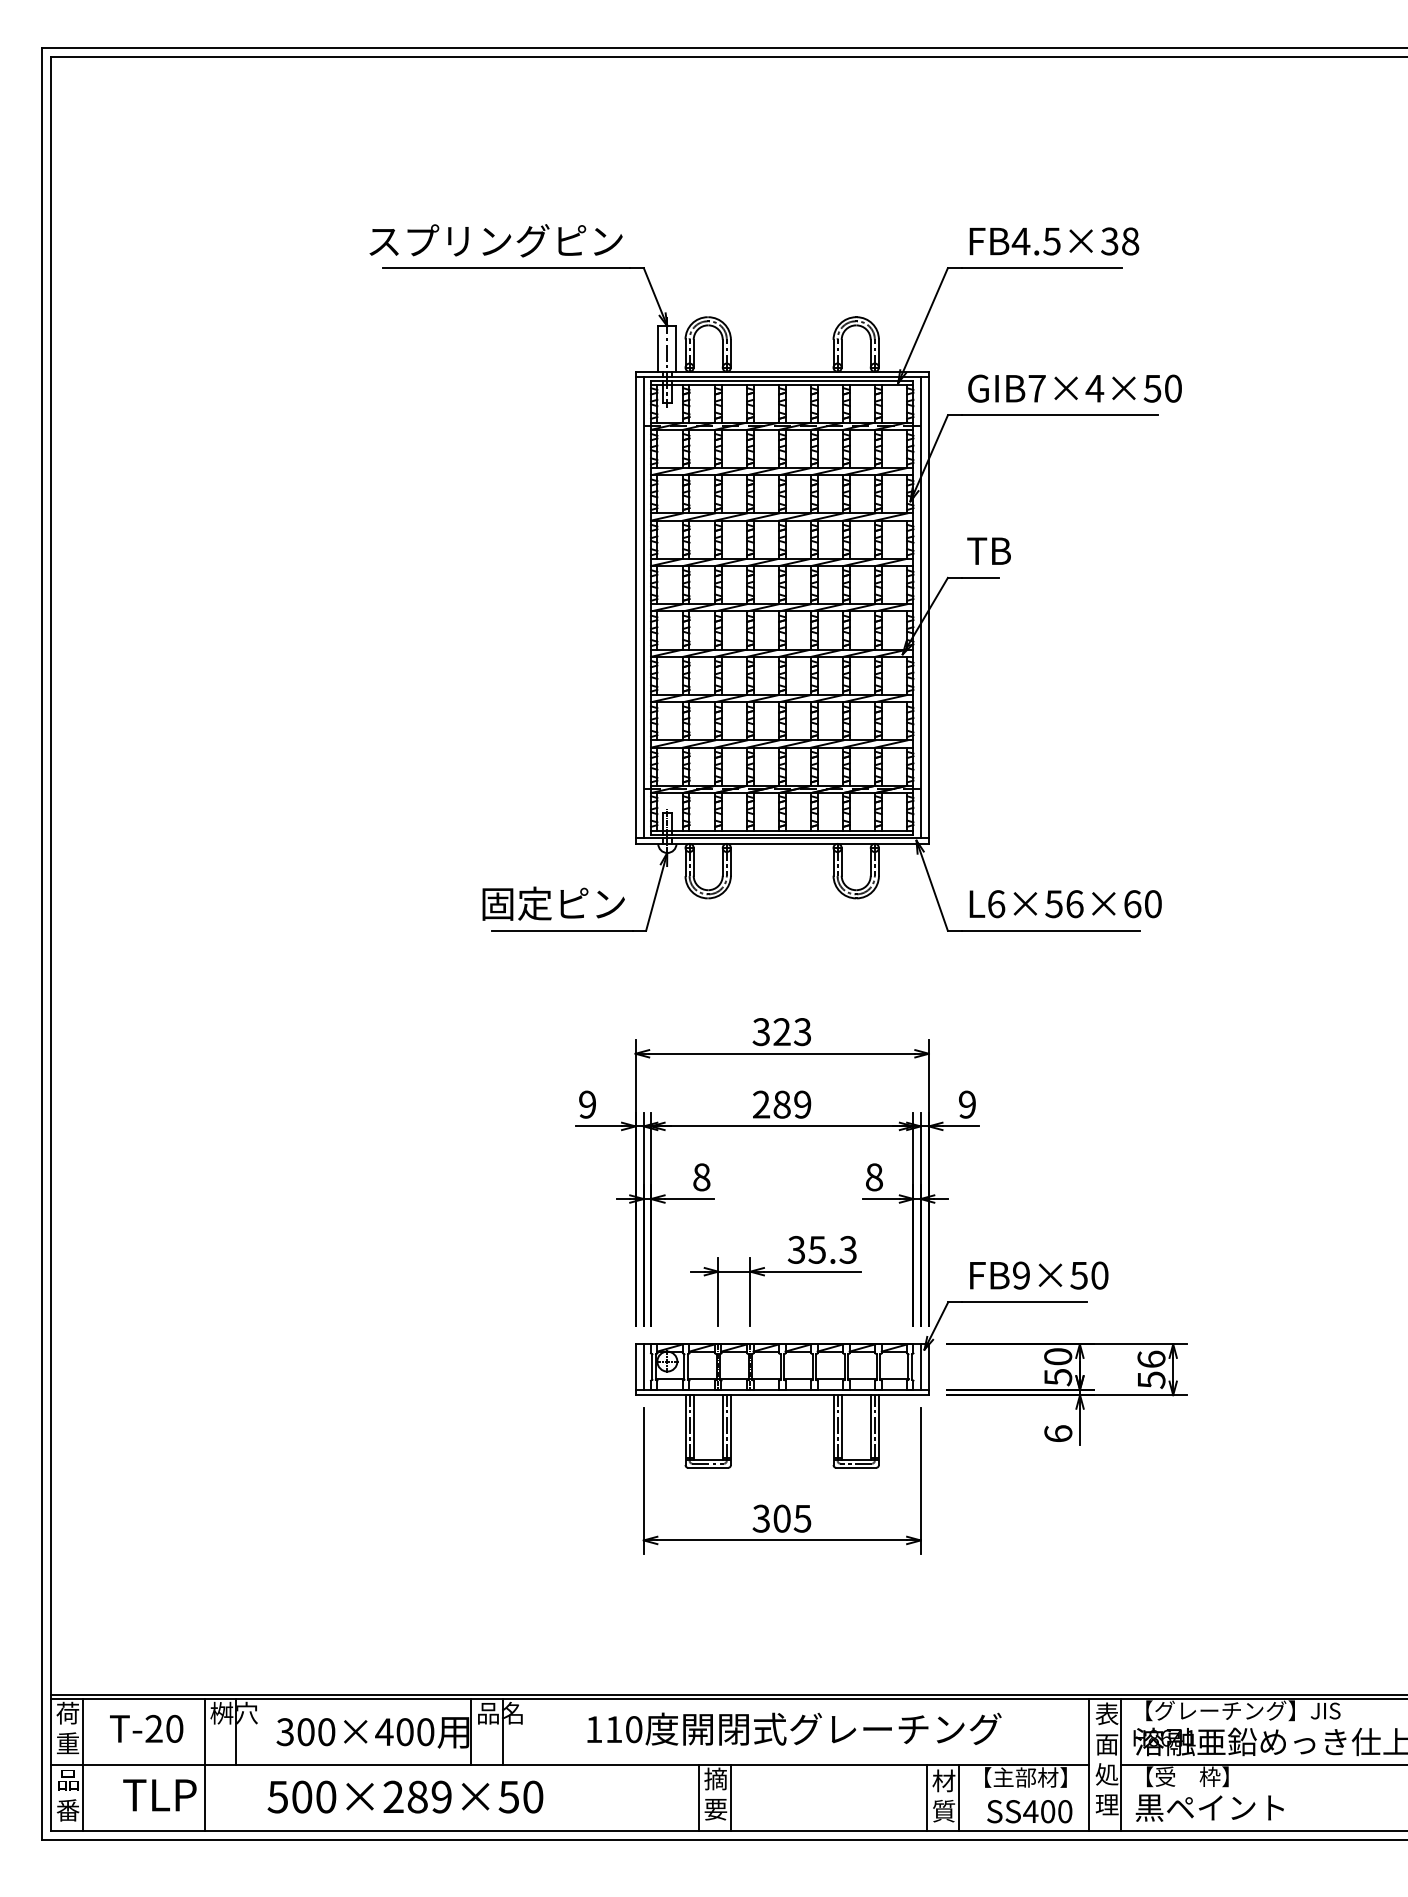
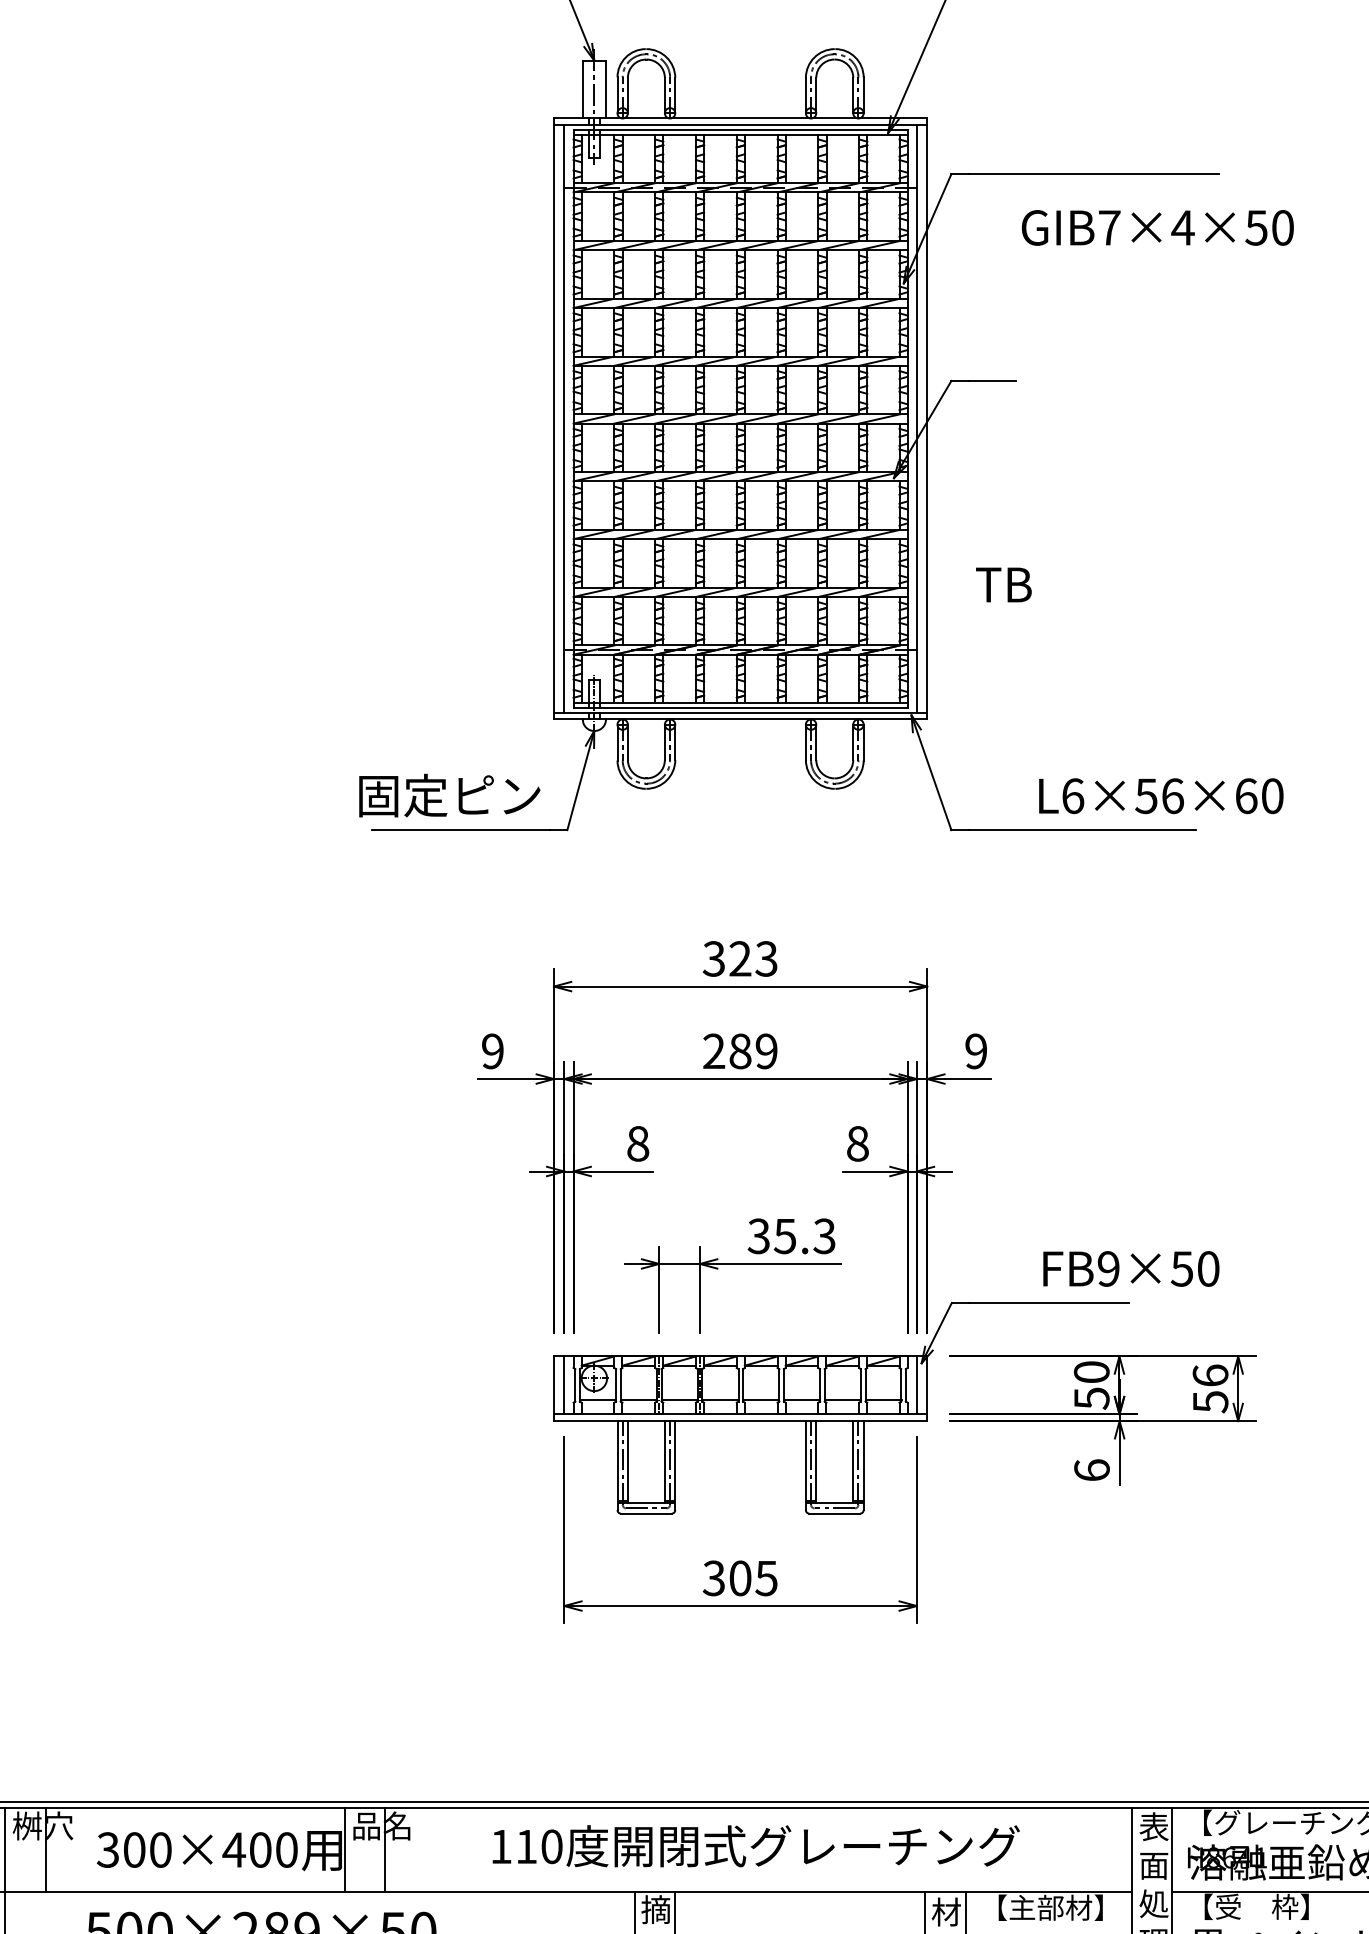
text: (1074, 388) -> (1157, 227), moved
text: (988, 550) -> (1003, 584), moved
text: (1065, 904) -> (1160, 796), moved
text: (1039, 1275) -> (1131, 1268), moved

